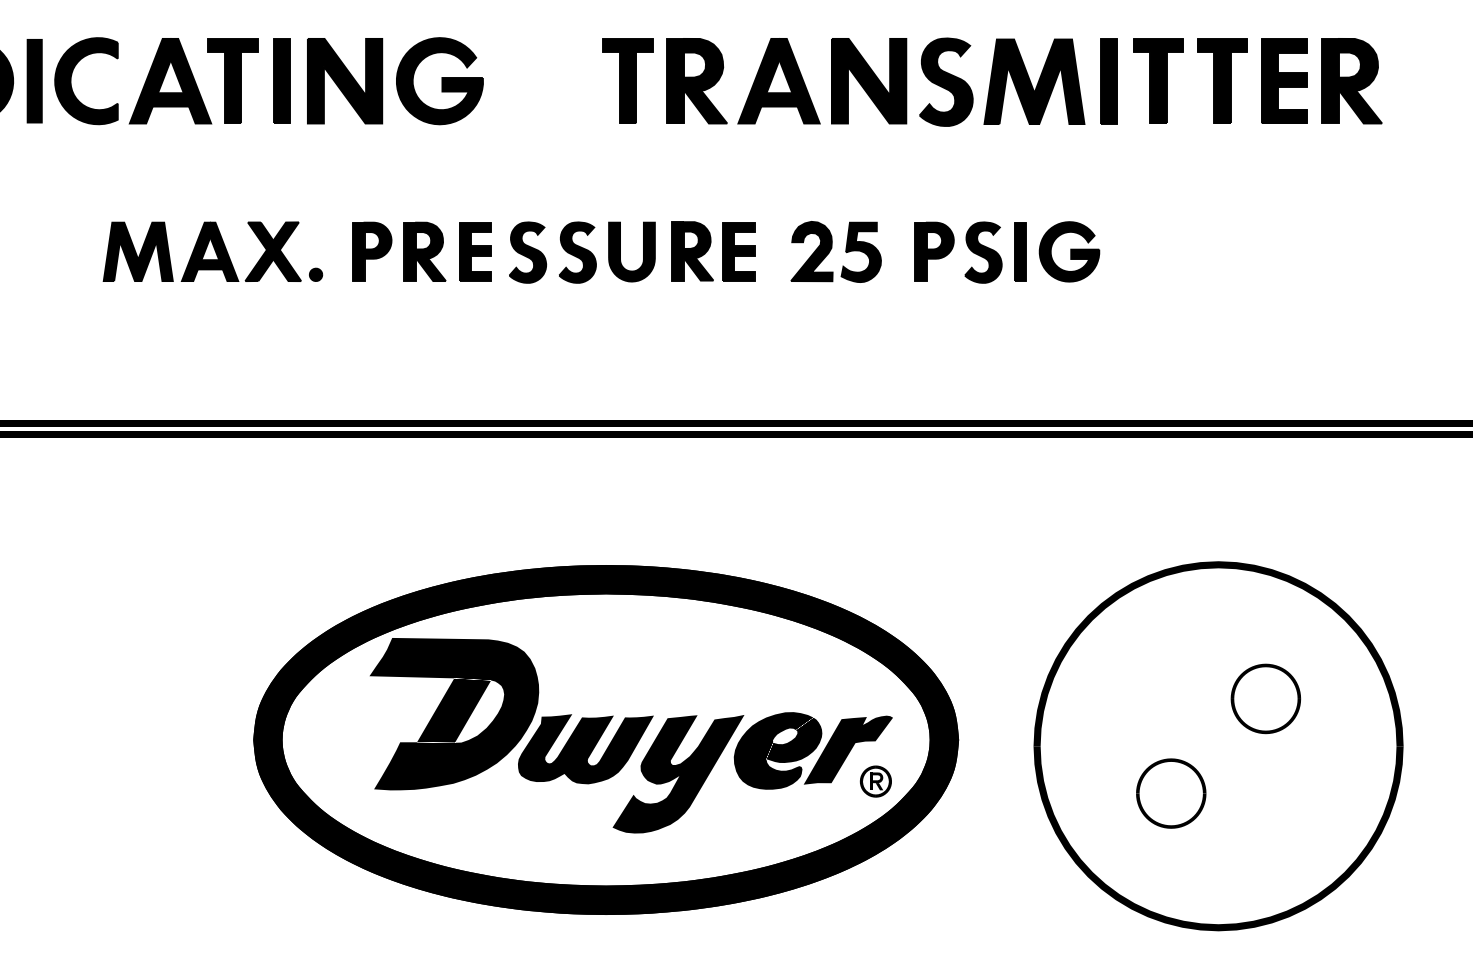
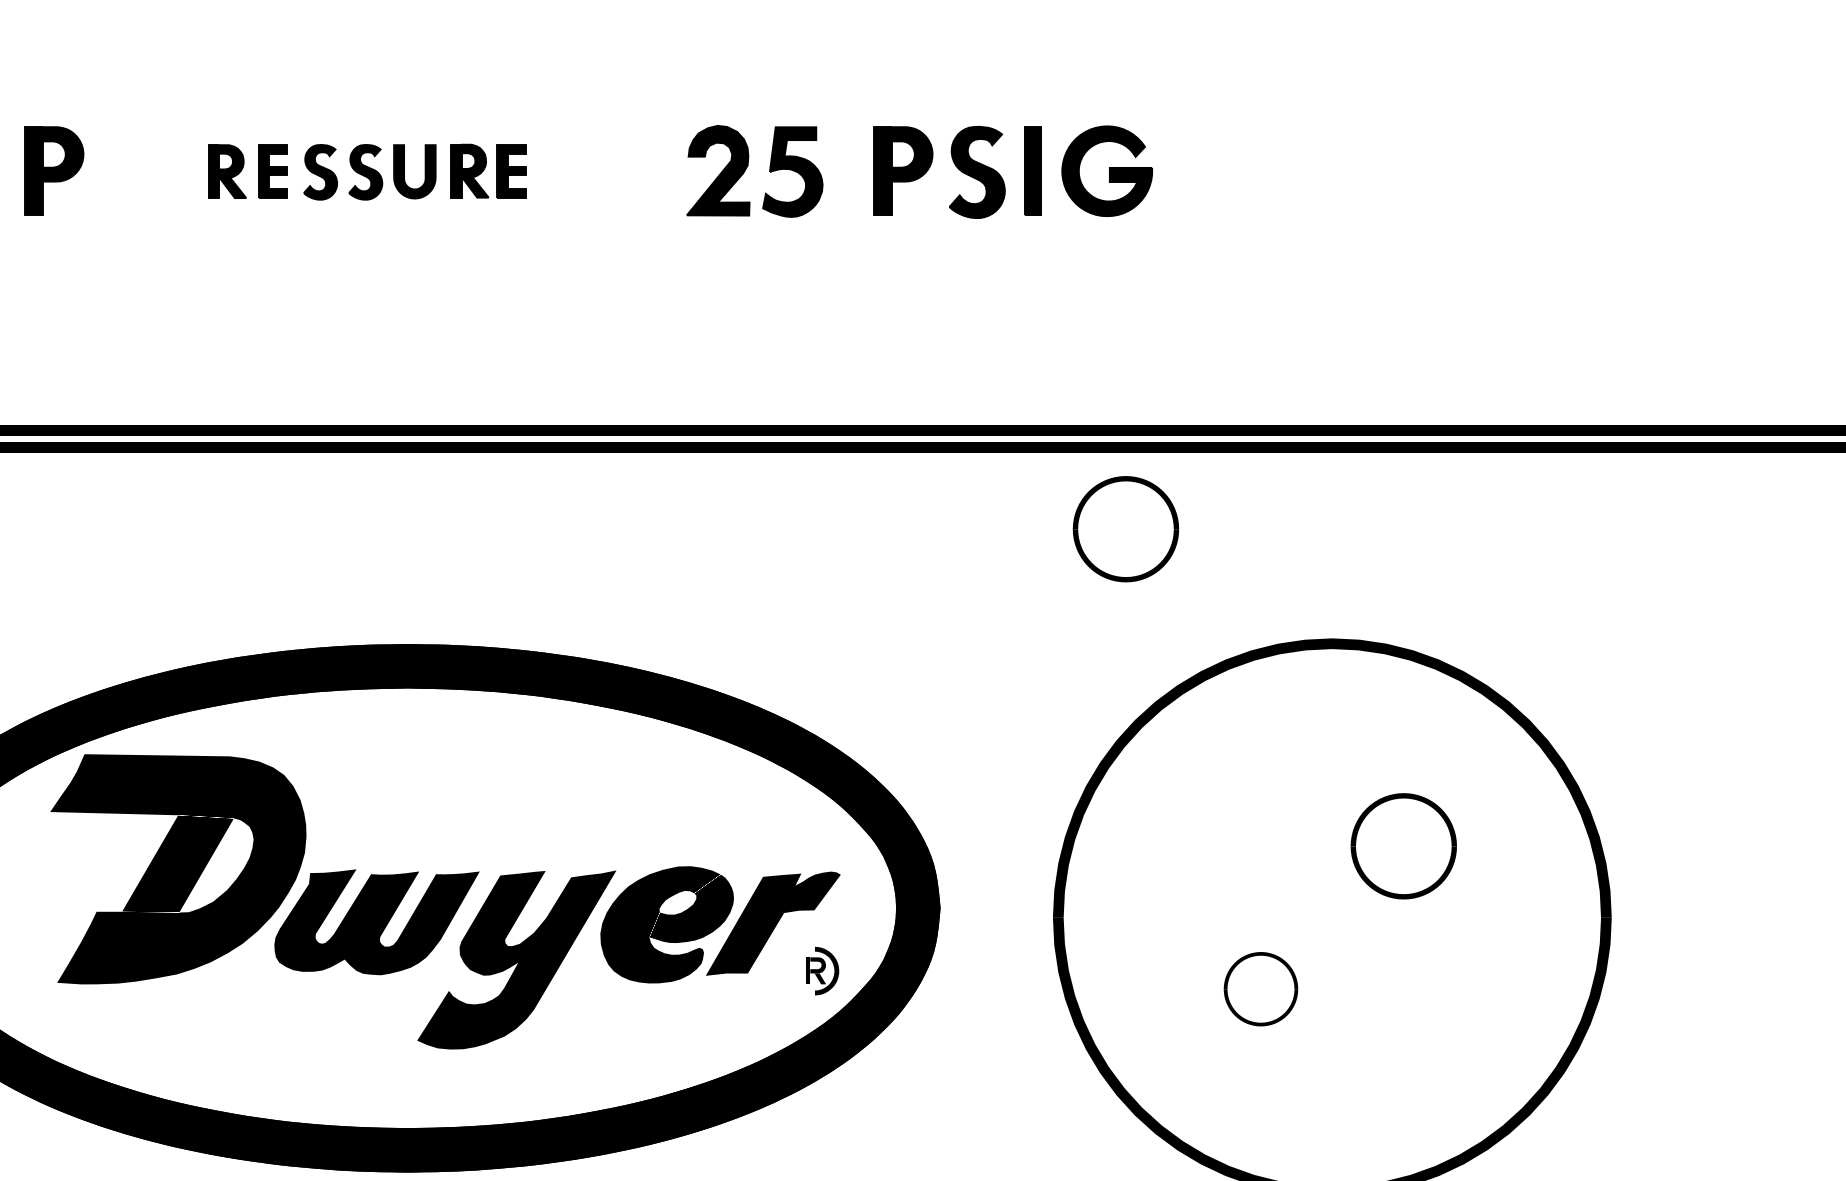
part: (579, 252) -> (367, 172), size x0.6
part: (1081, 488) -> (1125, 528), added
fill: (867, 781) -> (802, 970), removed
part: (1171, 793) -> (1261, 989), size x0.7

